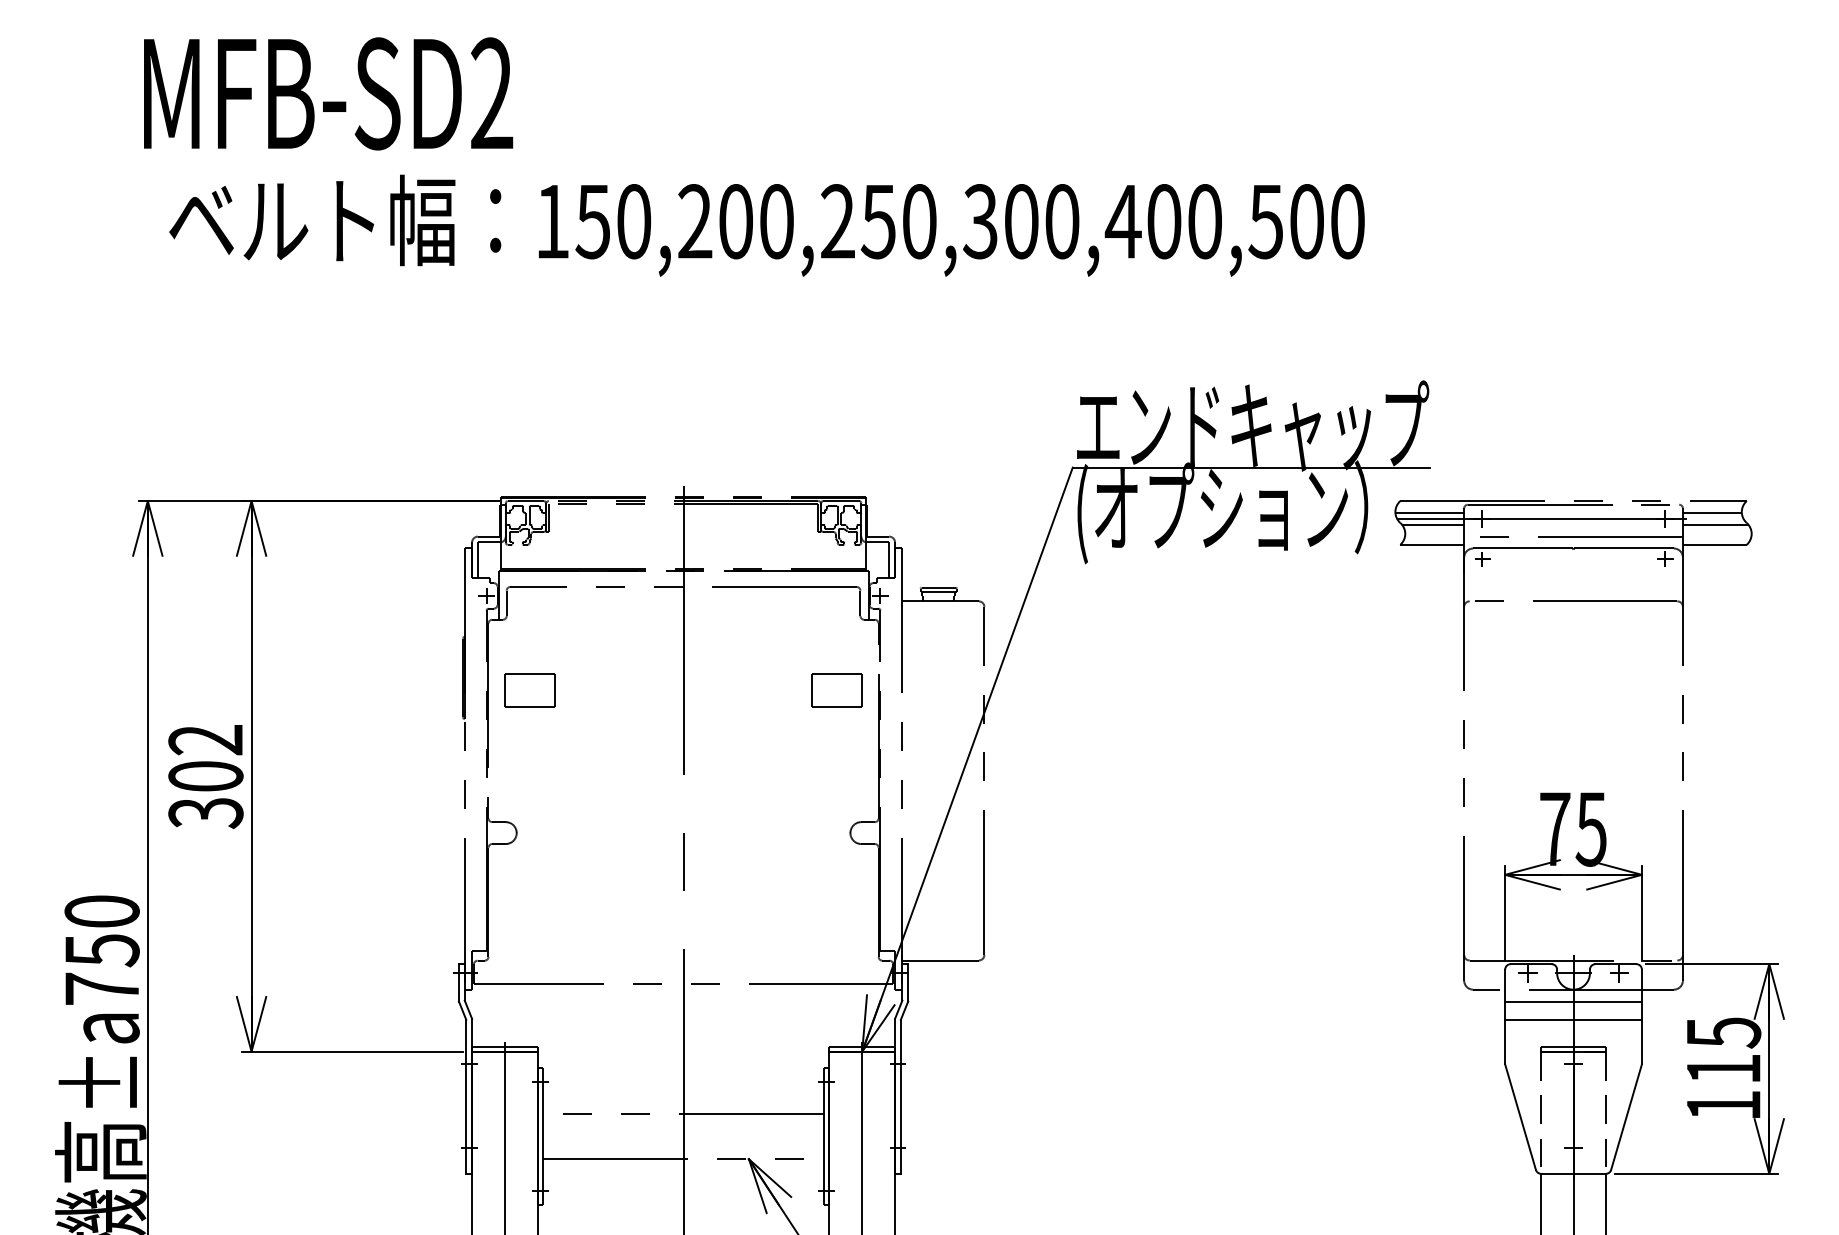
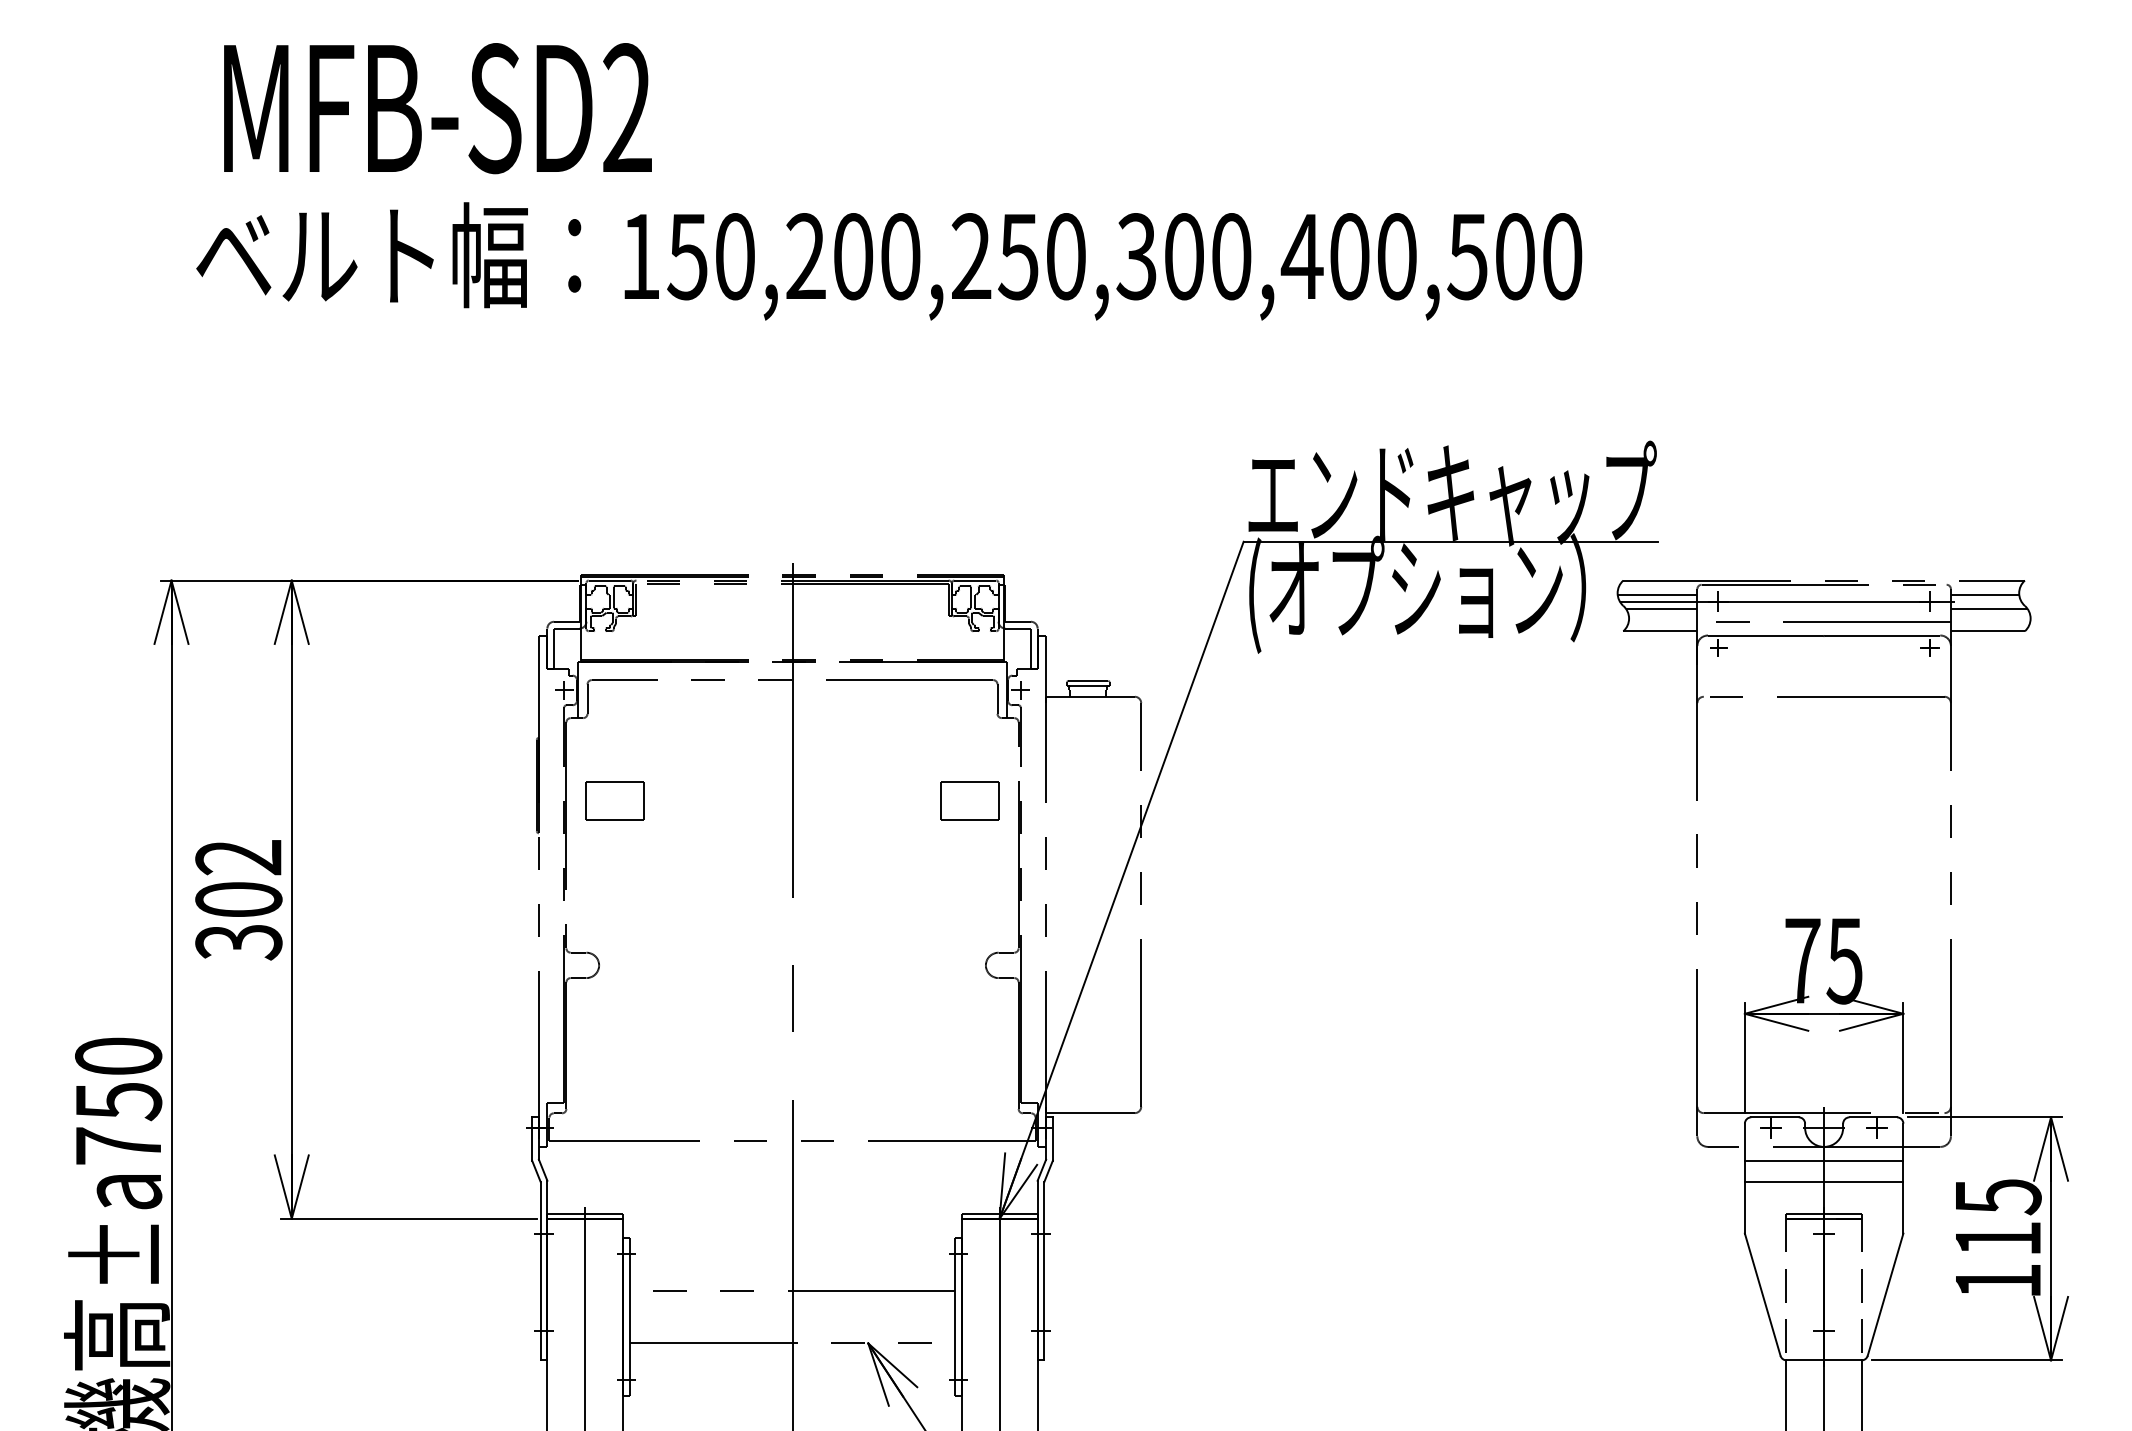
text: (328, 93) -> (437, 108), moved

